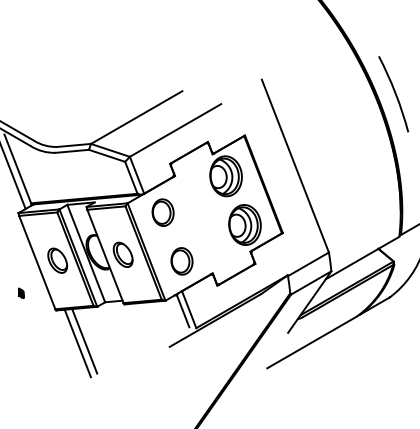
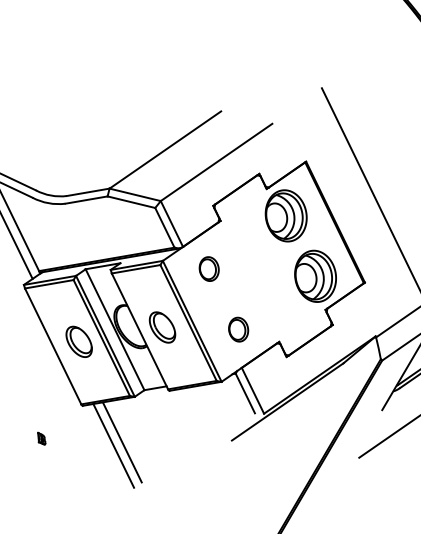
part: (162, 212) -> (208, 269), size x0.7
part: (181, 261) -> (238, 329), size x0.7
part: (21, 292) -> (41, 437), moved

